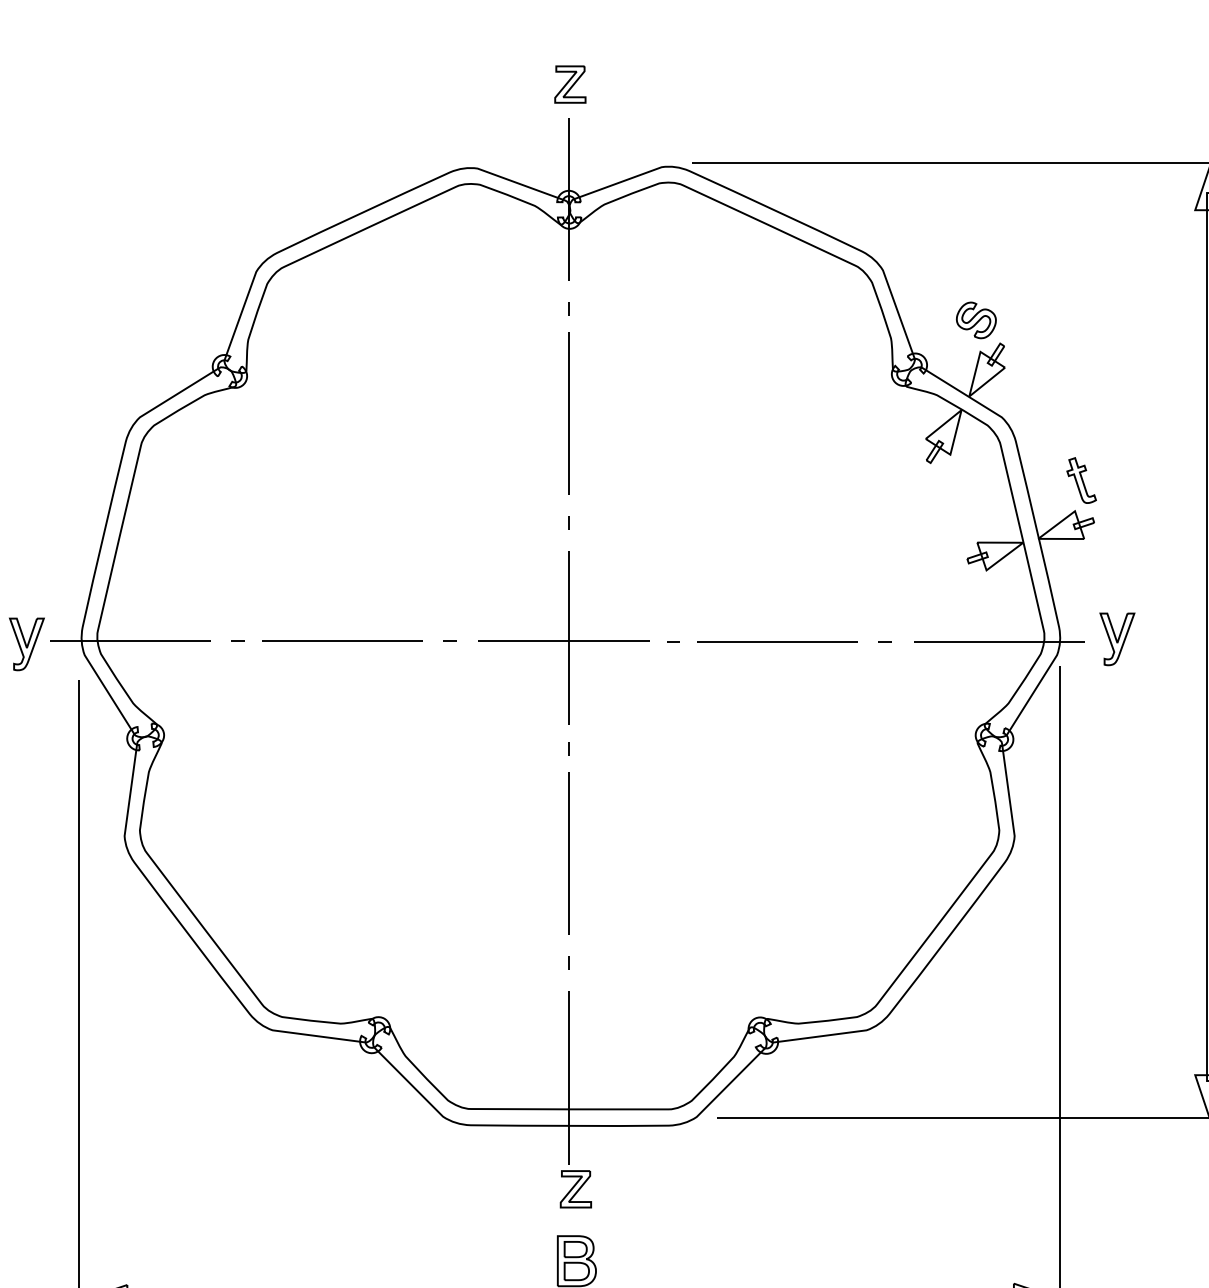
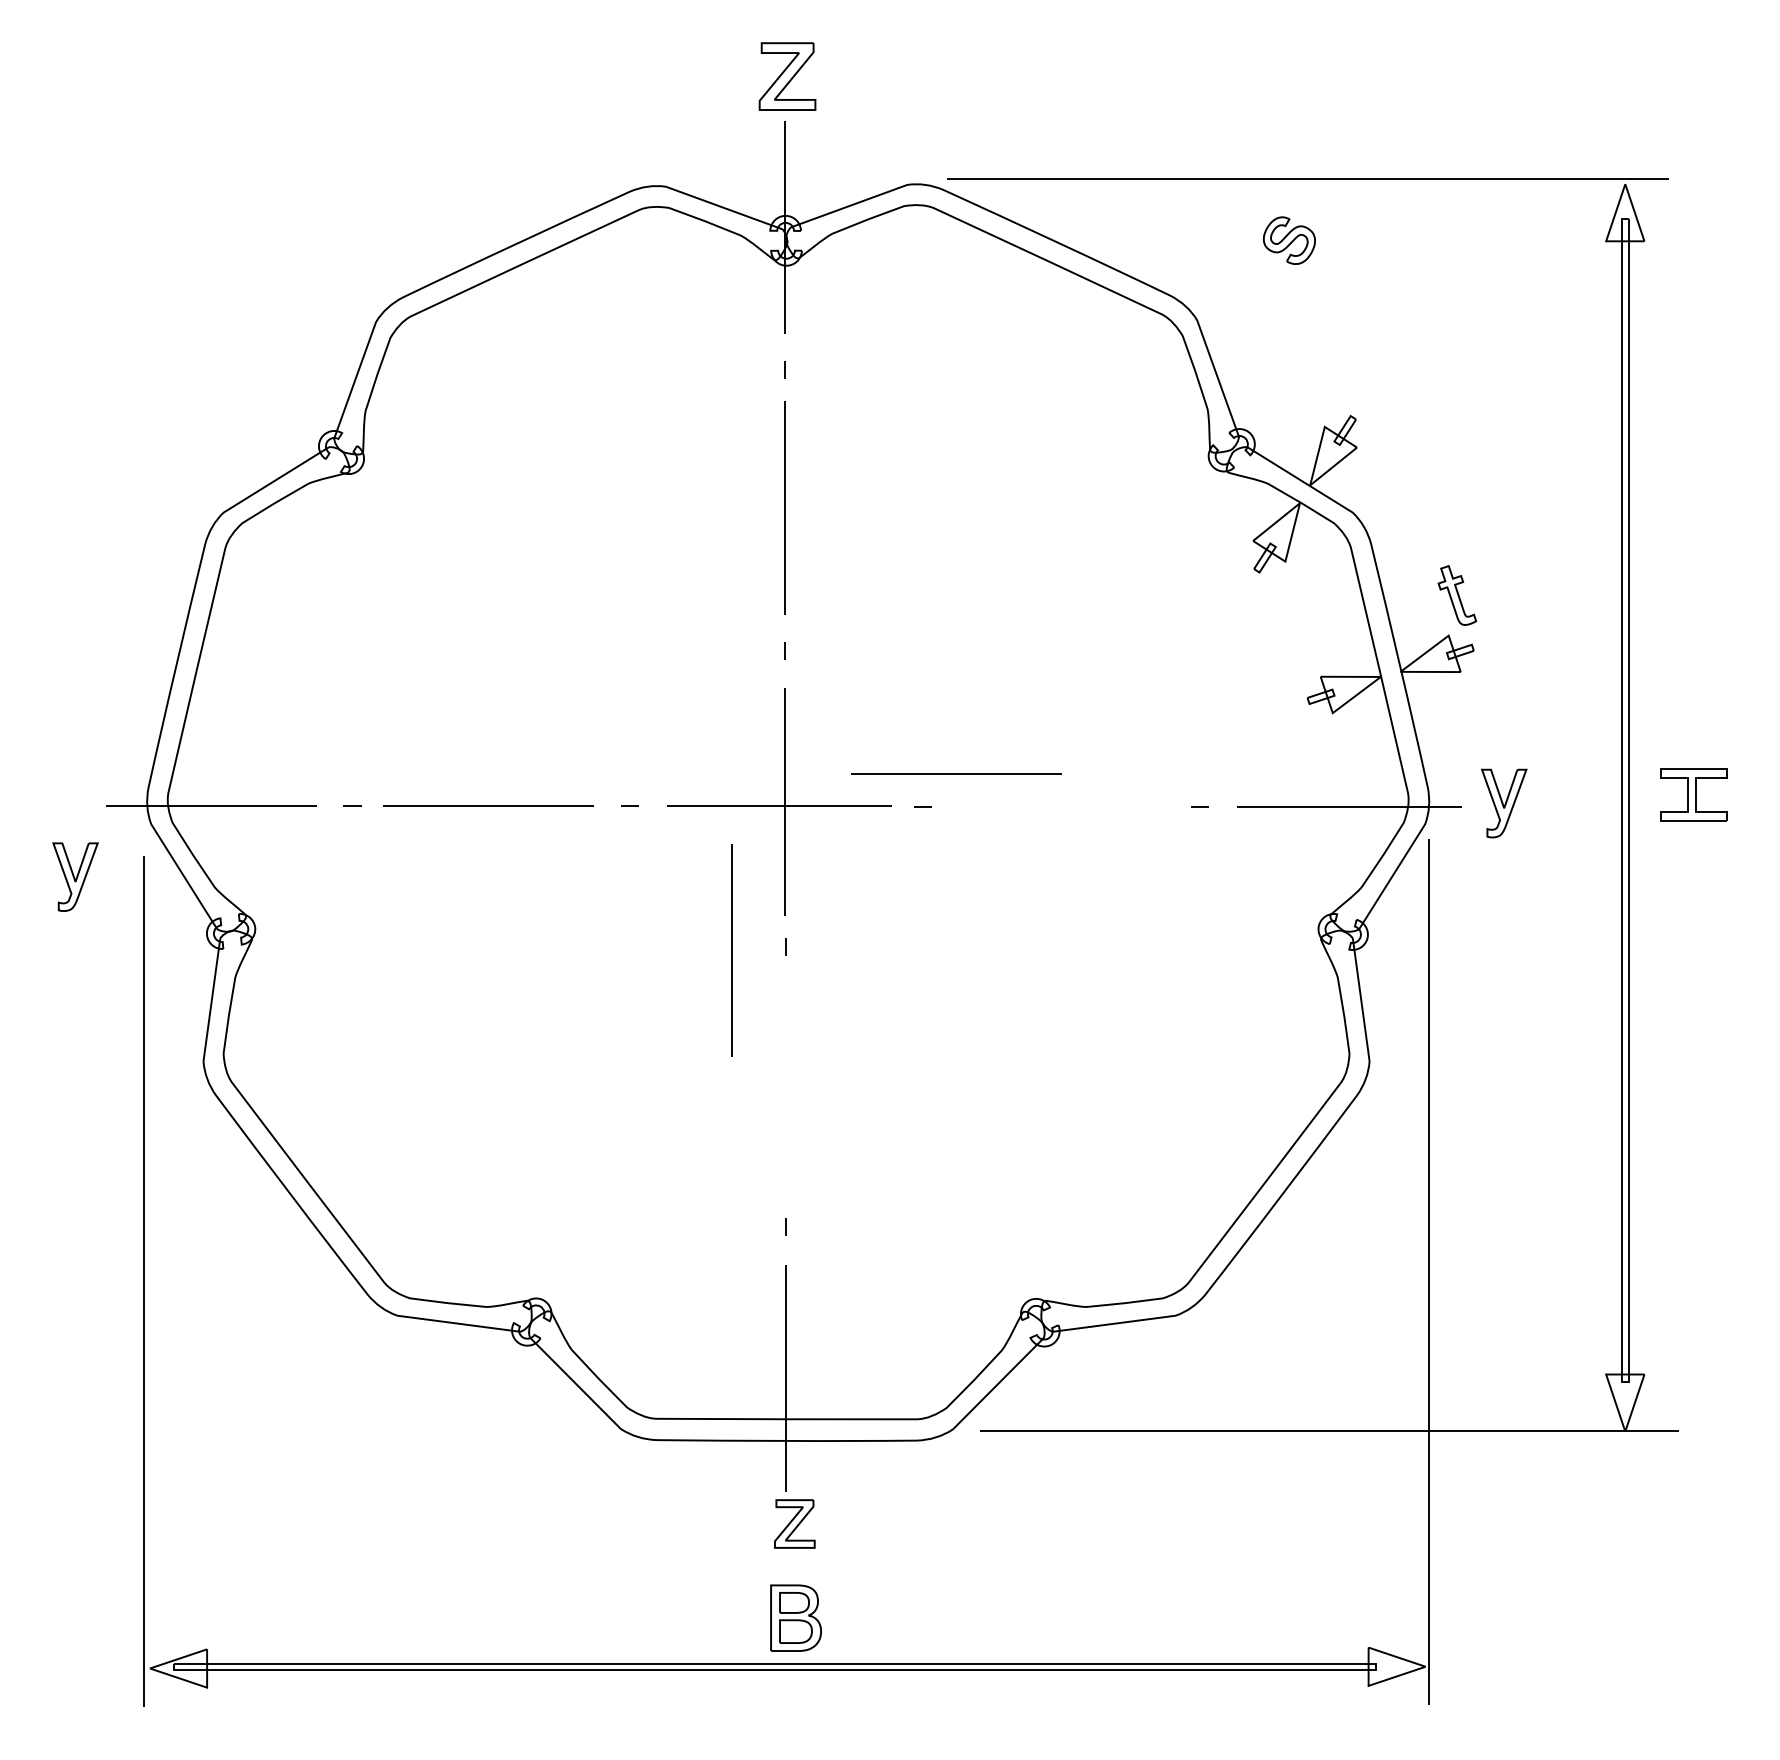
part: (570, 84) -> (787, 76), size x1.4
part: (975, 320) -> (1288, 240), moved
line: (777, 641) -> (956, 773), moved
part: (26, 643) -> (75, 876), moved
line: (568, 853) -> (731, 950), moved

